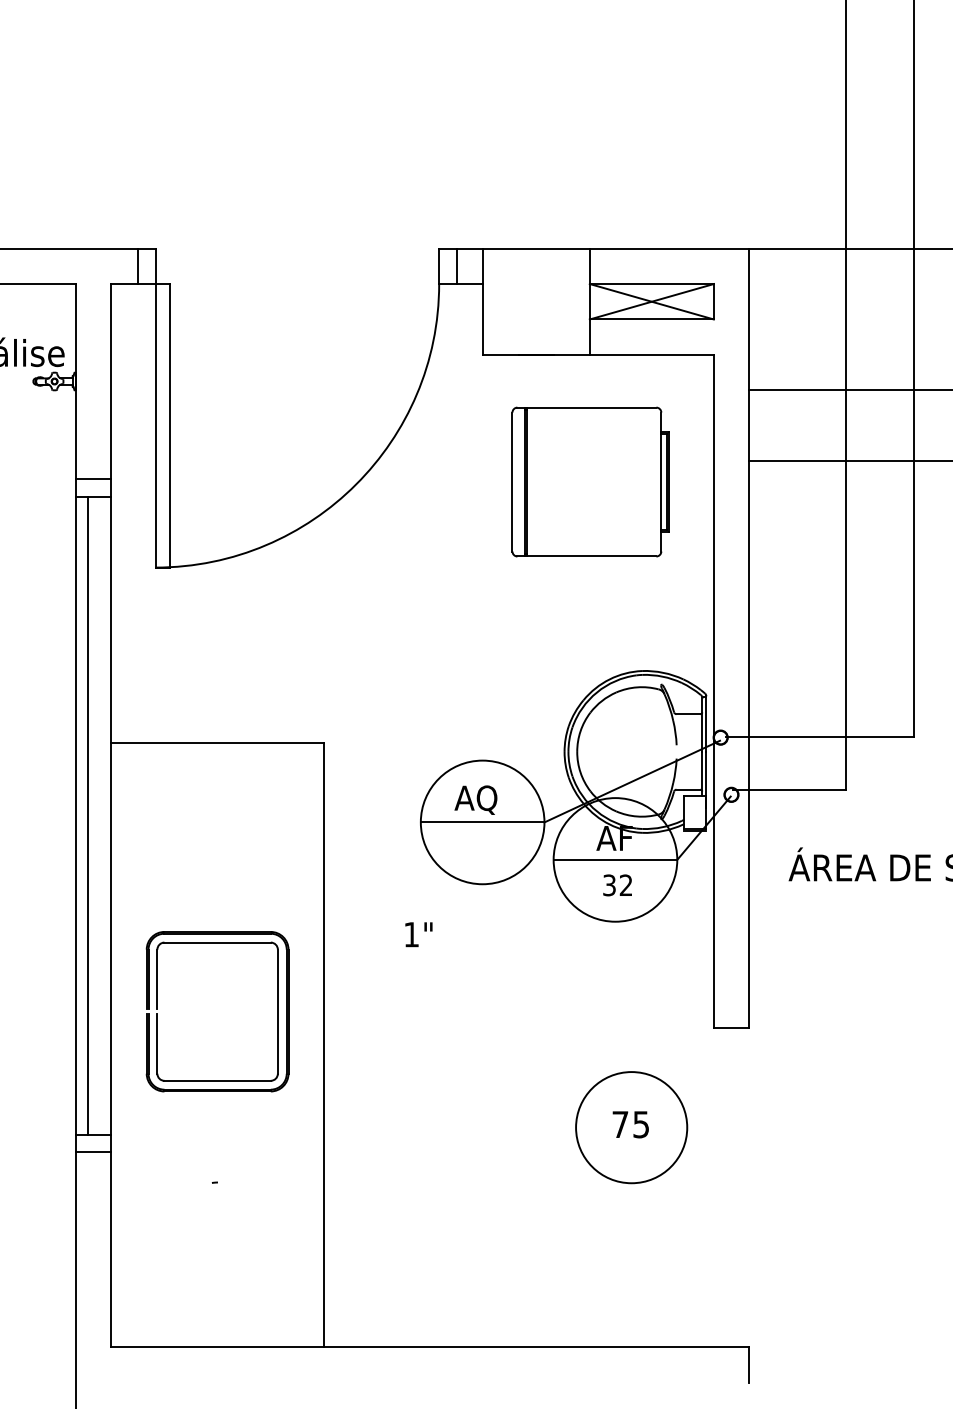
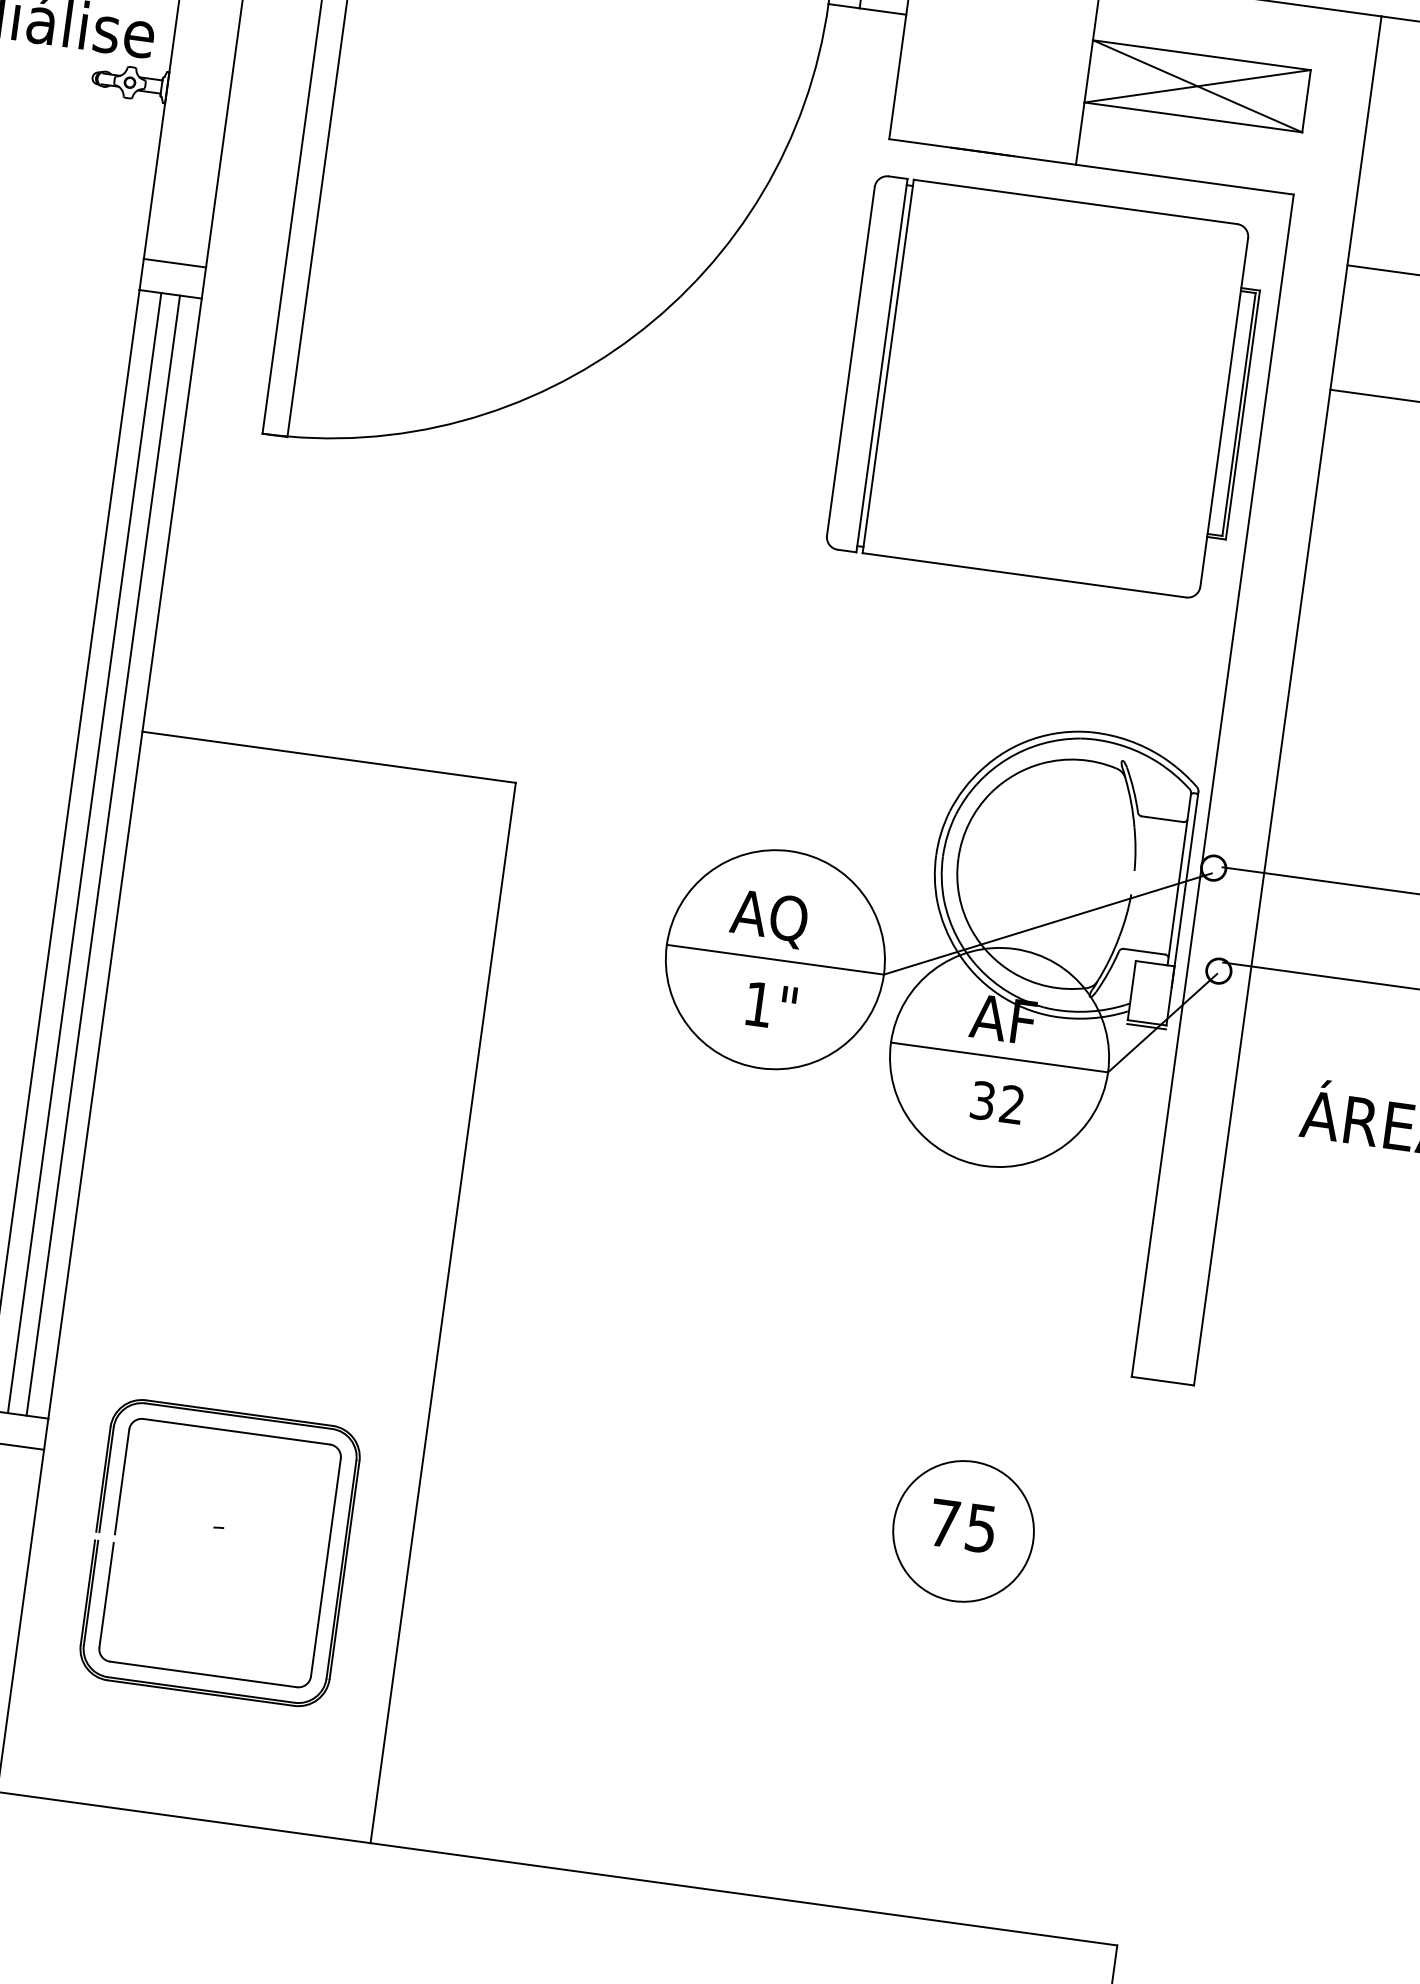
part: (590, 481) -> (1046, 387), size x1.43
line: (98, 815) -> (102, 855), added
text: (418, 934) -> (770, 1005), moved
part: (277, 1011) -> (325, 1567), moved
circle: (631, 1127) -> (963, 1531), size x0.71

